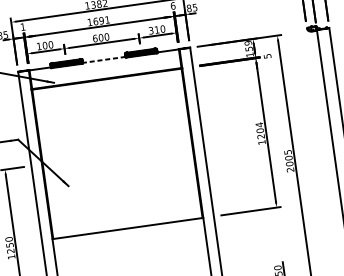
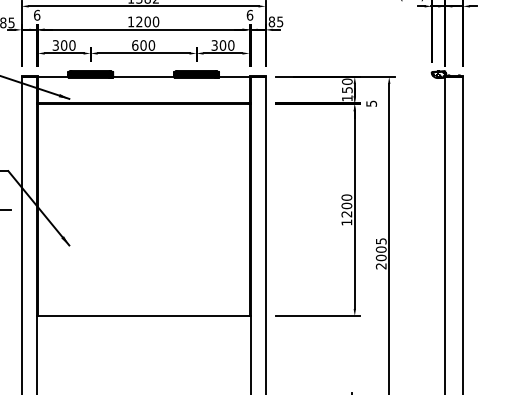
text: (101, 20) -> (147, 21), 1691 -> 1200
text: (23, 26) -> (37, 14), 1 -> 6
text: (156, 29) -> (222, 45), 310 -> 300
text: (248, 42) -> (347, 81), 159 -> 150
text: (38, 46) -> (55, 45), 100 -> 300
line: (104, 59) -> (143, 76), dashed -> solid
text: (259, 124) -> (346, 197), 1204 -> 1200

